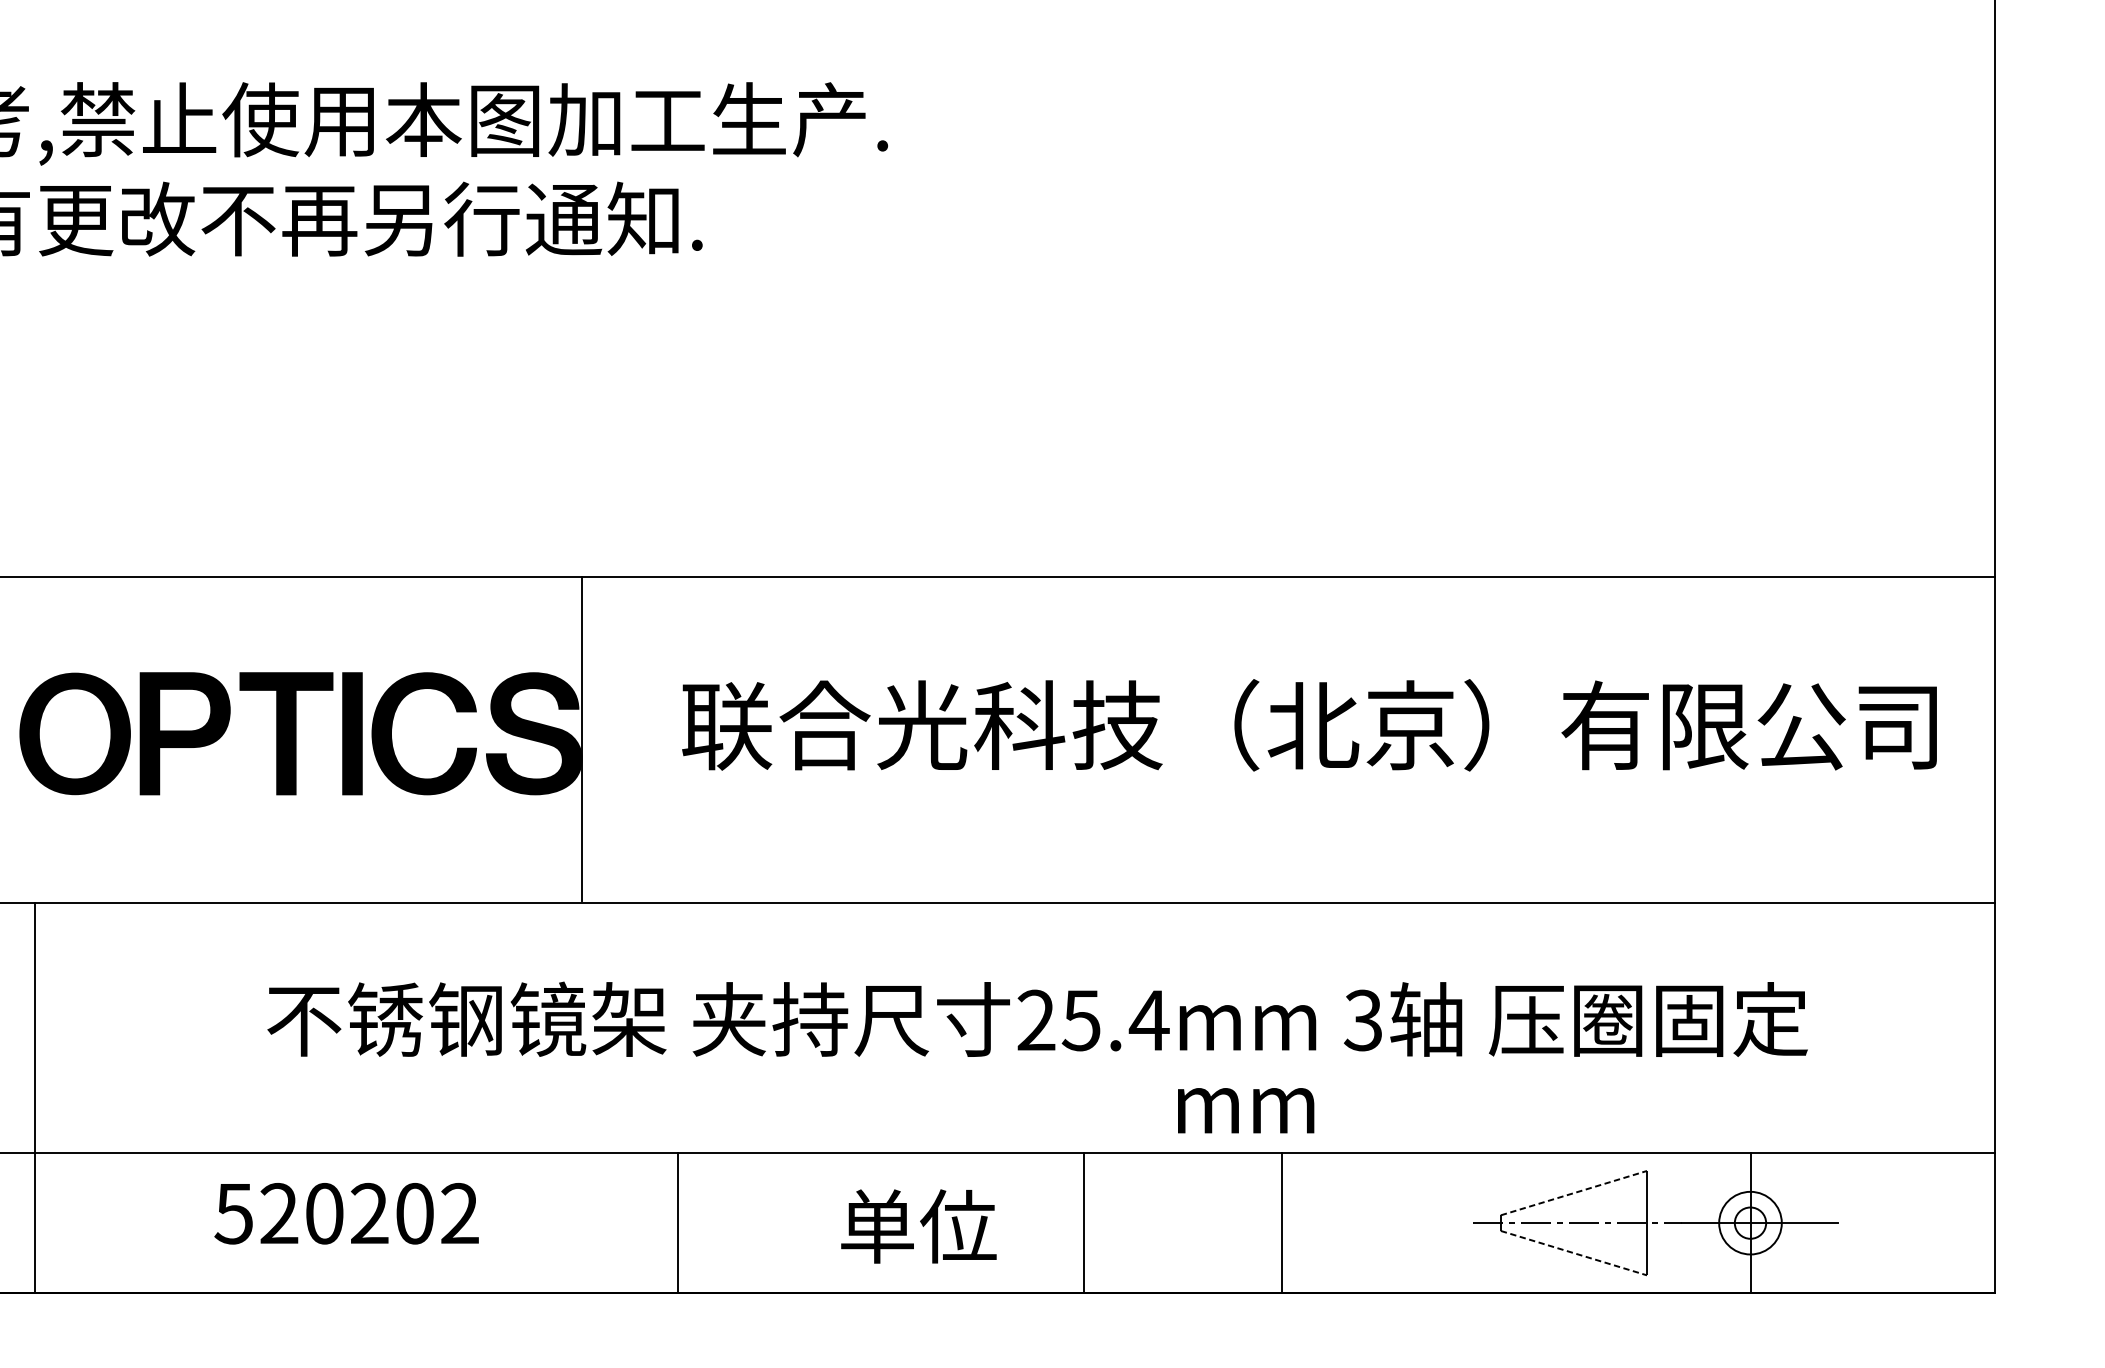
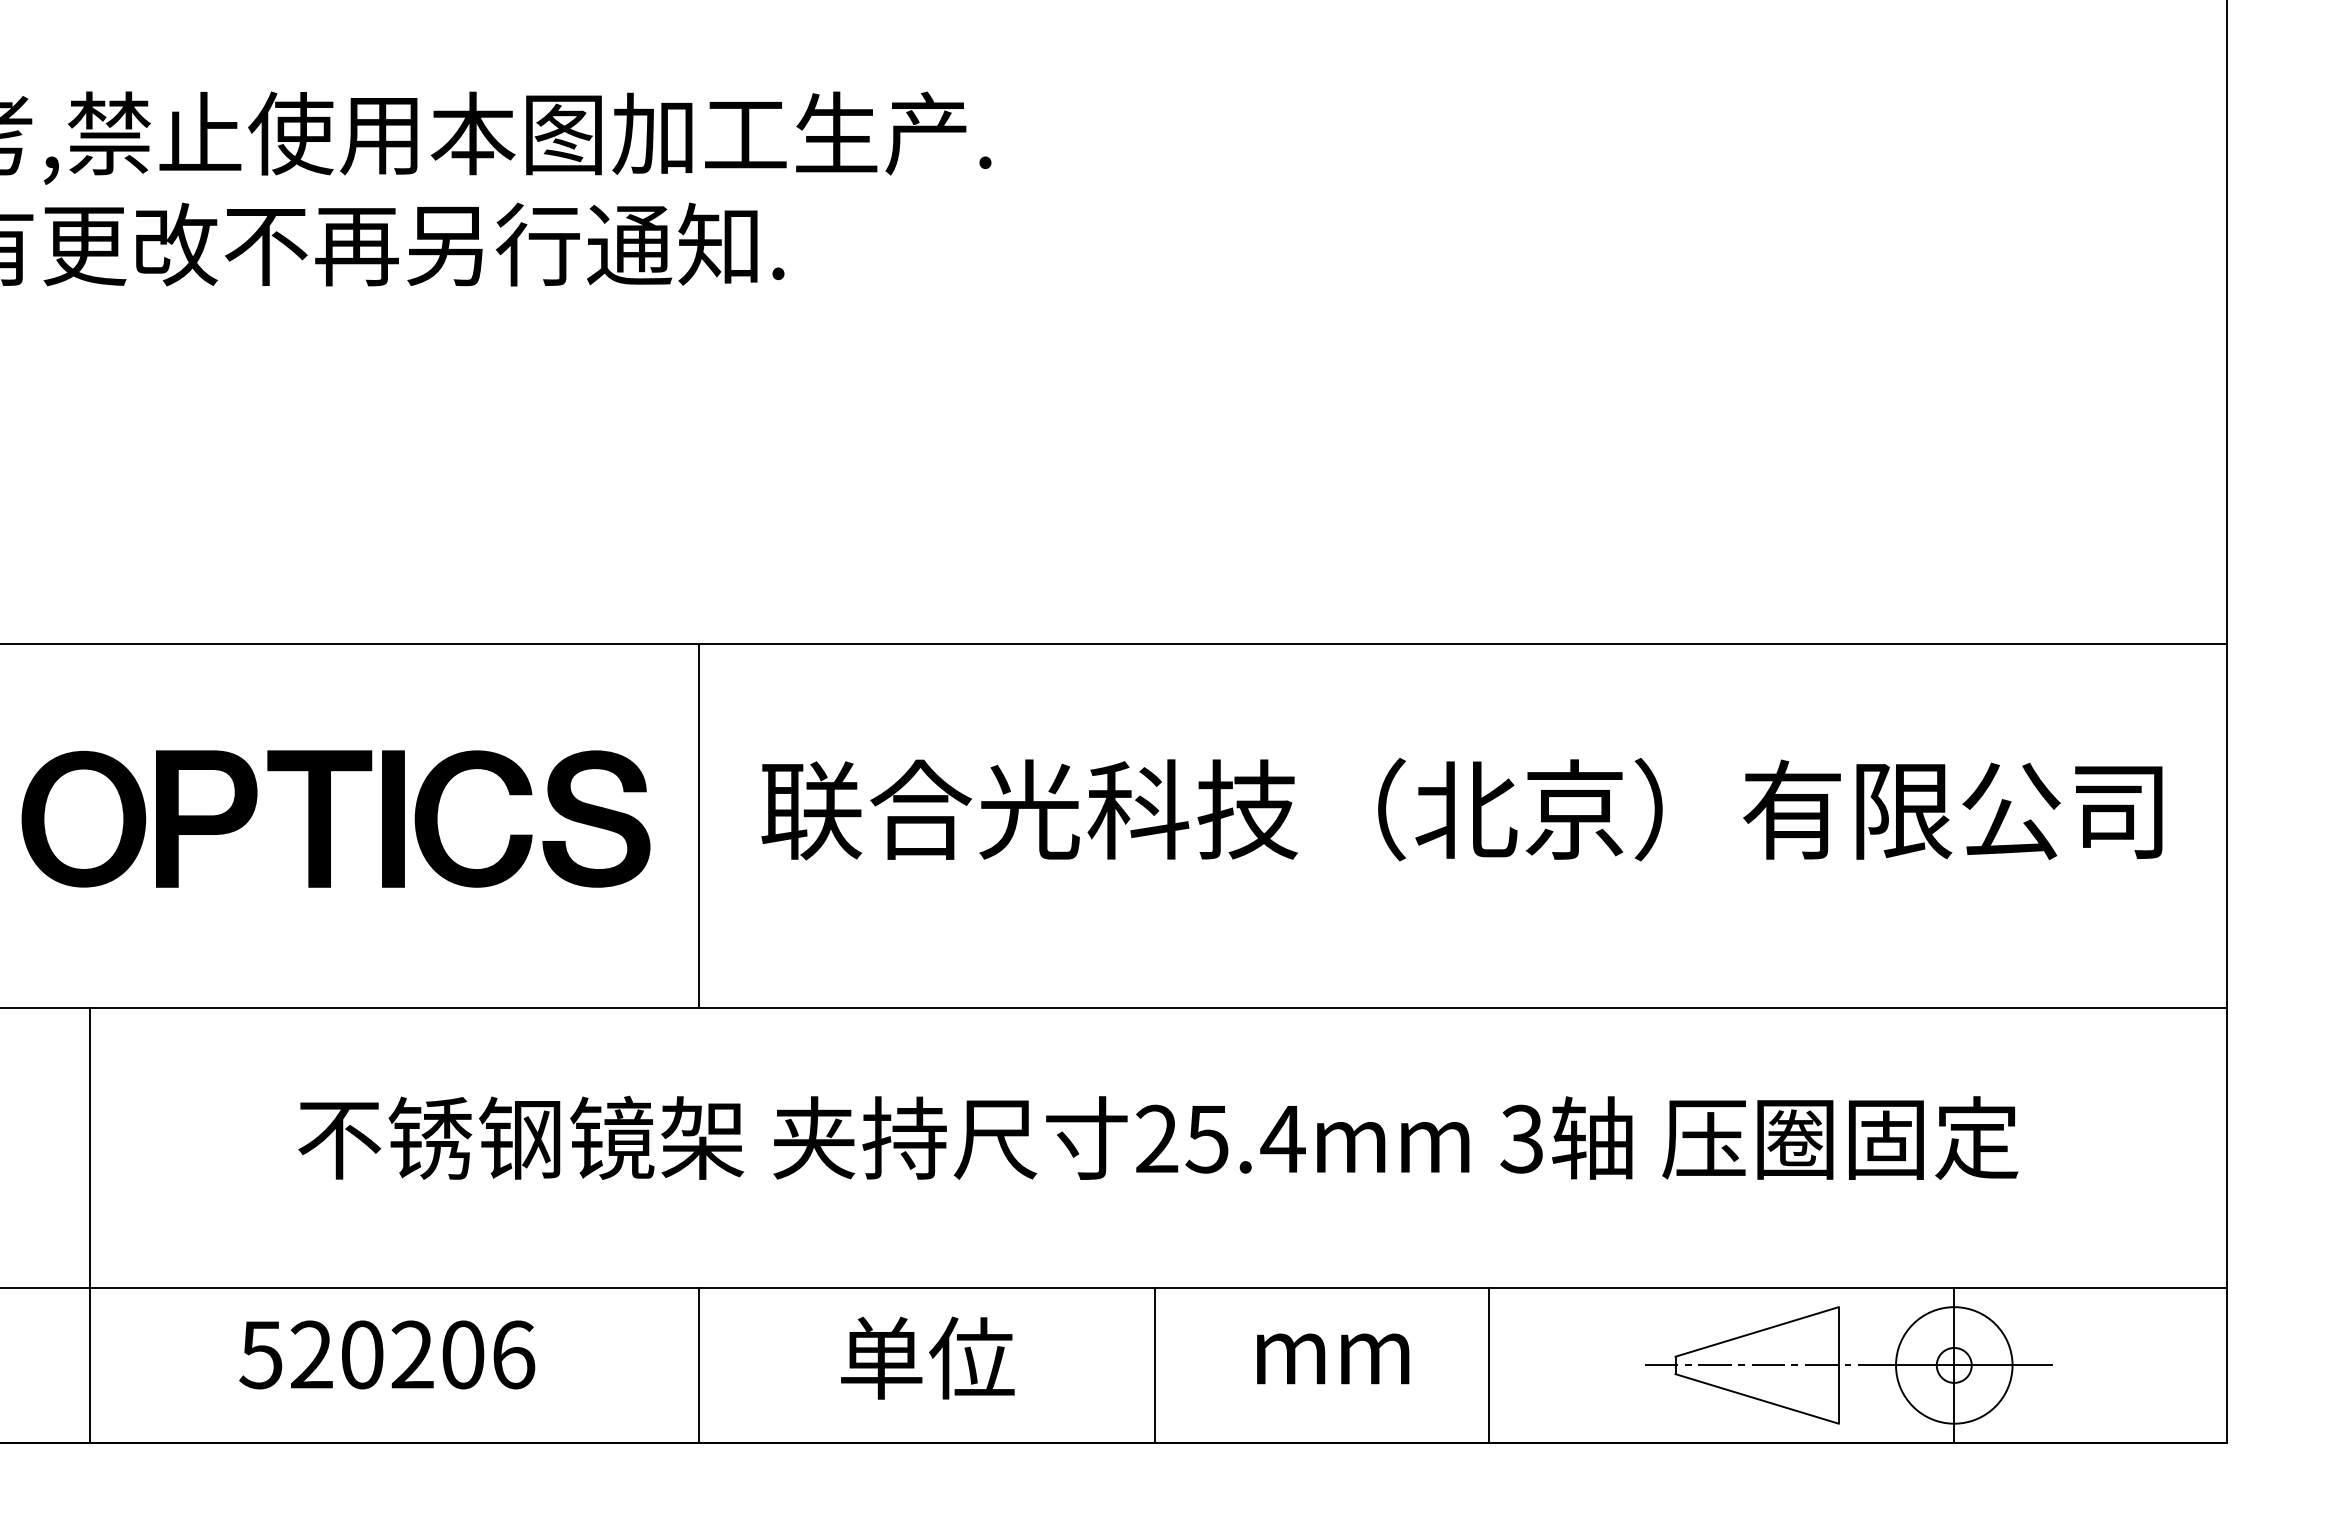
line: (581, 738) -> (698, 824), moved
line: (35, 1097) -> (89, 1225), moved
text: (1246, 1110) -> (1333, 1358), moved
line: (1574, 1192) -> (1757, 1331), dashed -> solid
text: (459, 1213) -> (513, 1354), 520202 -> 520206
line: (677, 1223) -> (698, 1365), moved
line: (1084, 1223) -> (1154, 1365), moved
line: (1282, 1223) -> (1489, 1365), moved
circle: (1750, 1223) -> (1954, 1365), size x1.67
text: (918, 1225) -> (927, 1357), moved
line: (1574, 1253) -> (1757, 1399), dashed -> solid

